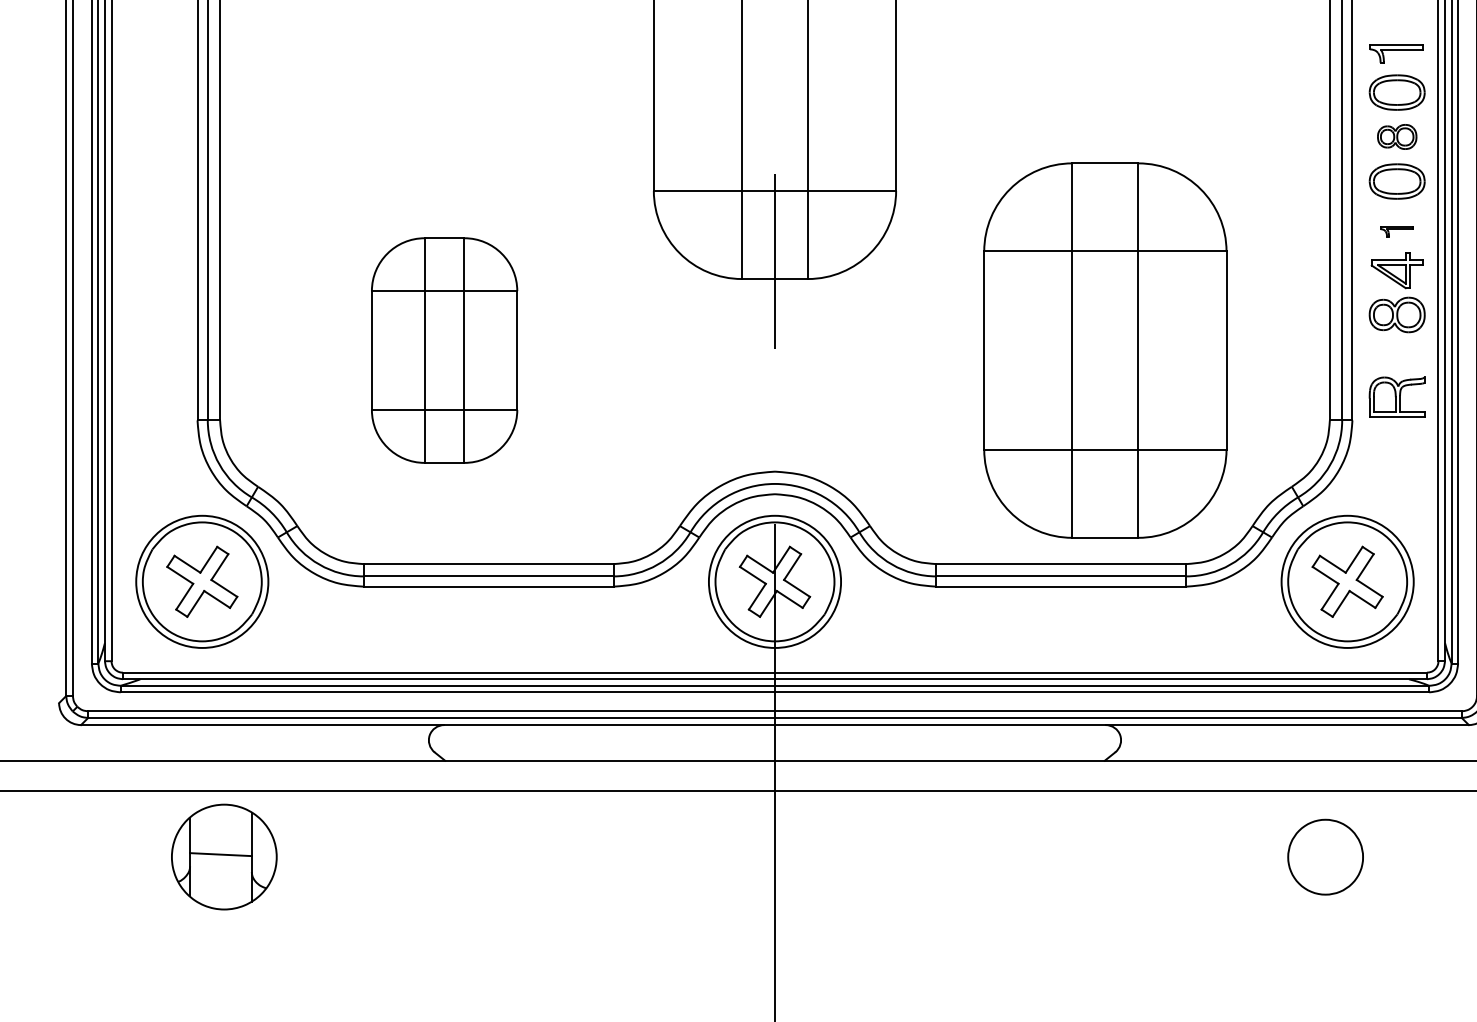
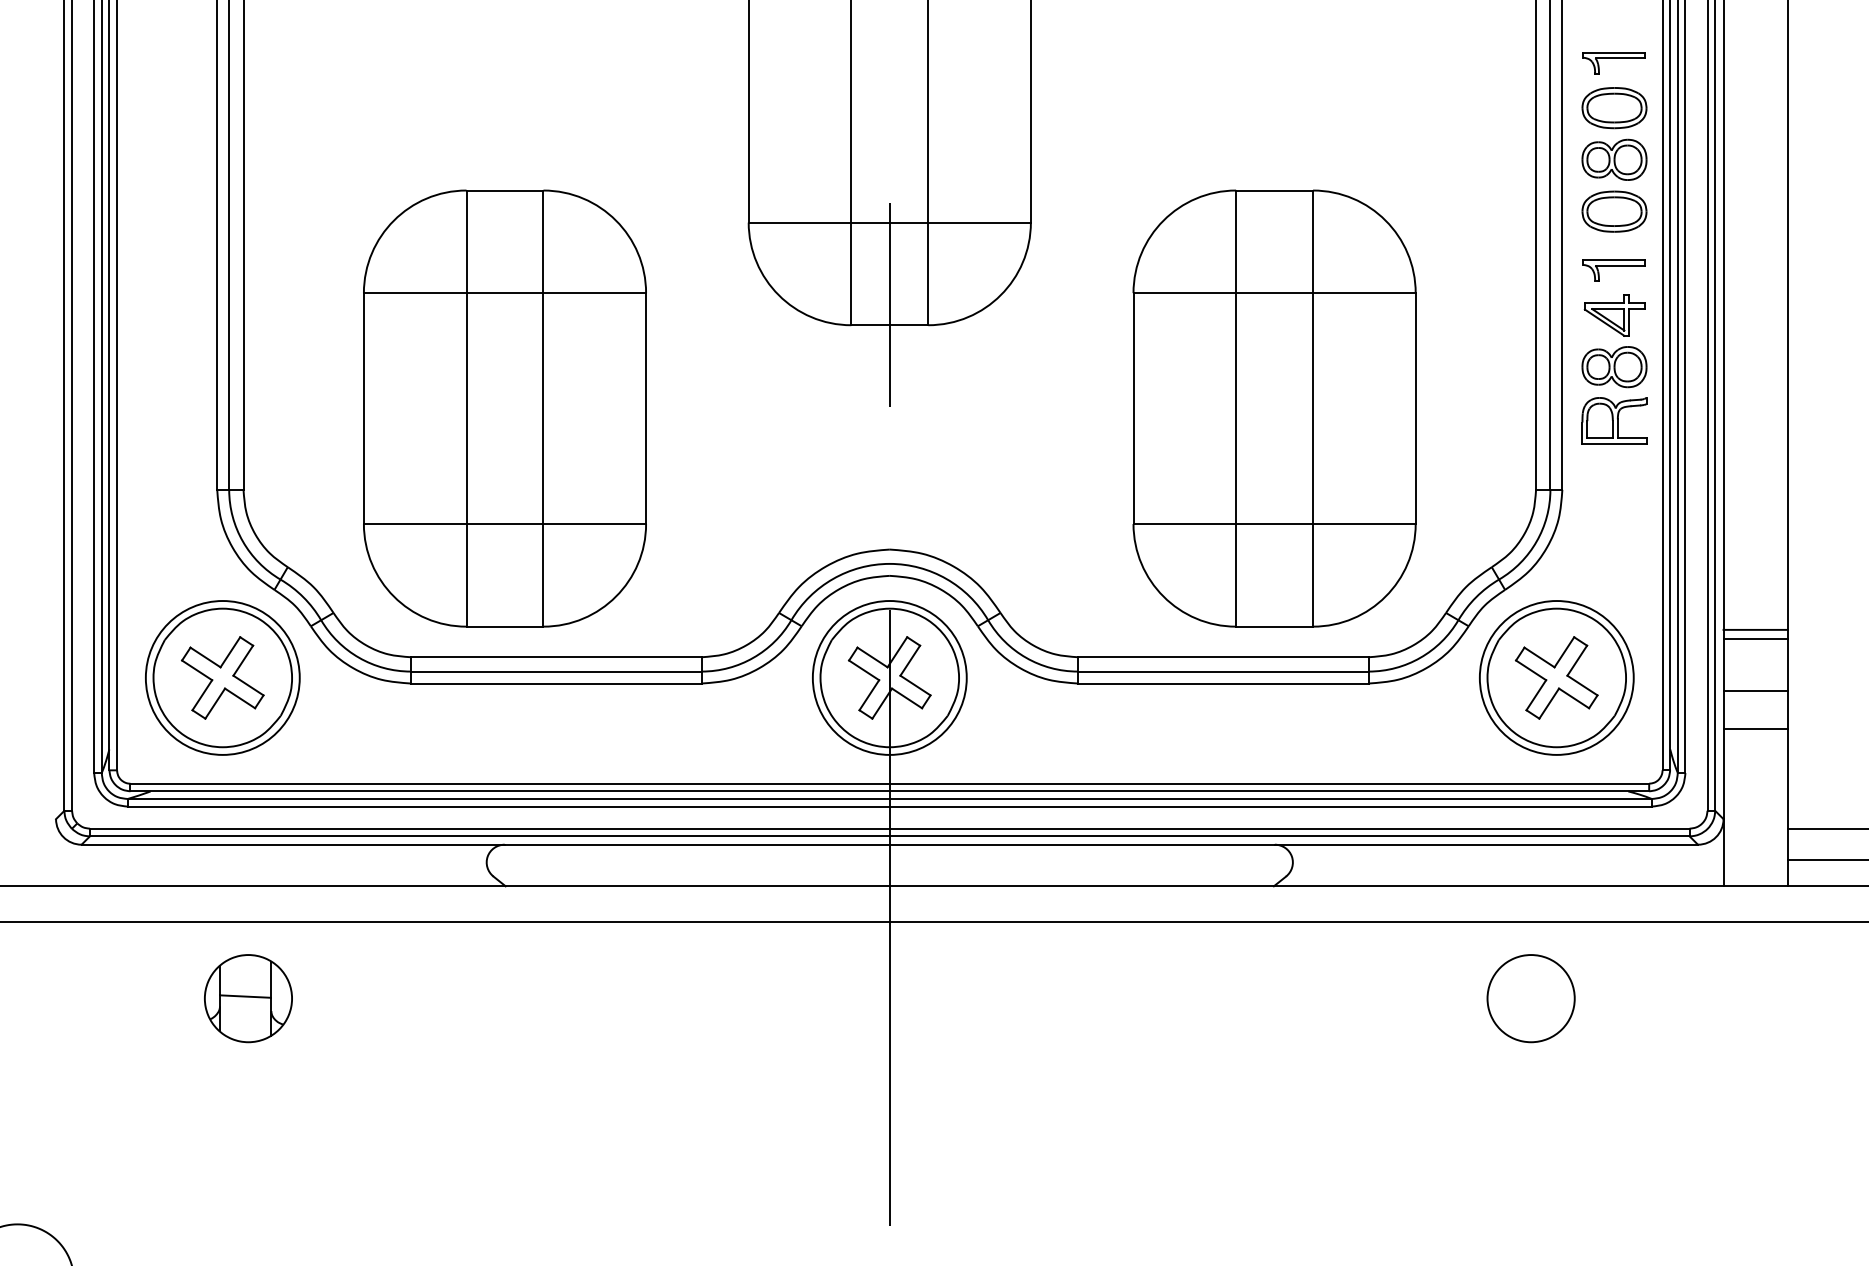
part: (1397, 136) -> (1614, 159), size x1.43
part: (1396, 232) -> (1613, 270), size x1.67
part: (444, 350) -> (504, 408), size x1.67
part: (1397, 396) -> (1614, 420), moved
part: (224, 857) -> (248, 998), size x0.71

